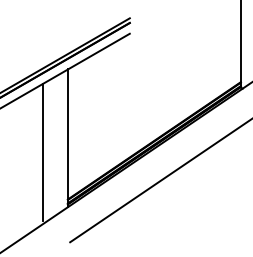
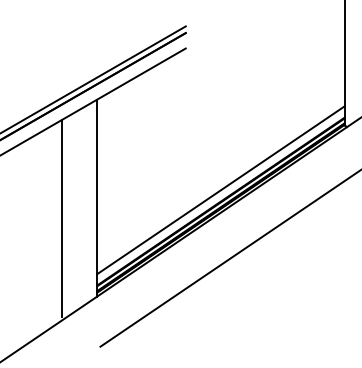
line: (153, 132) -> (219, 189), added

